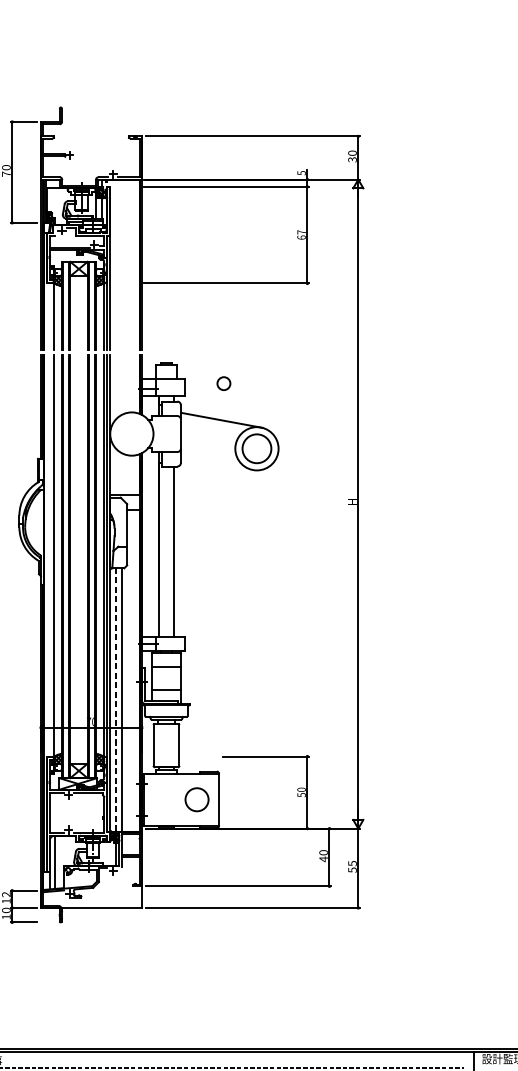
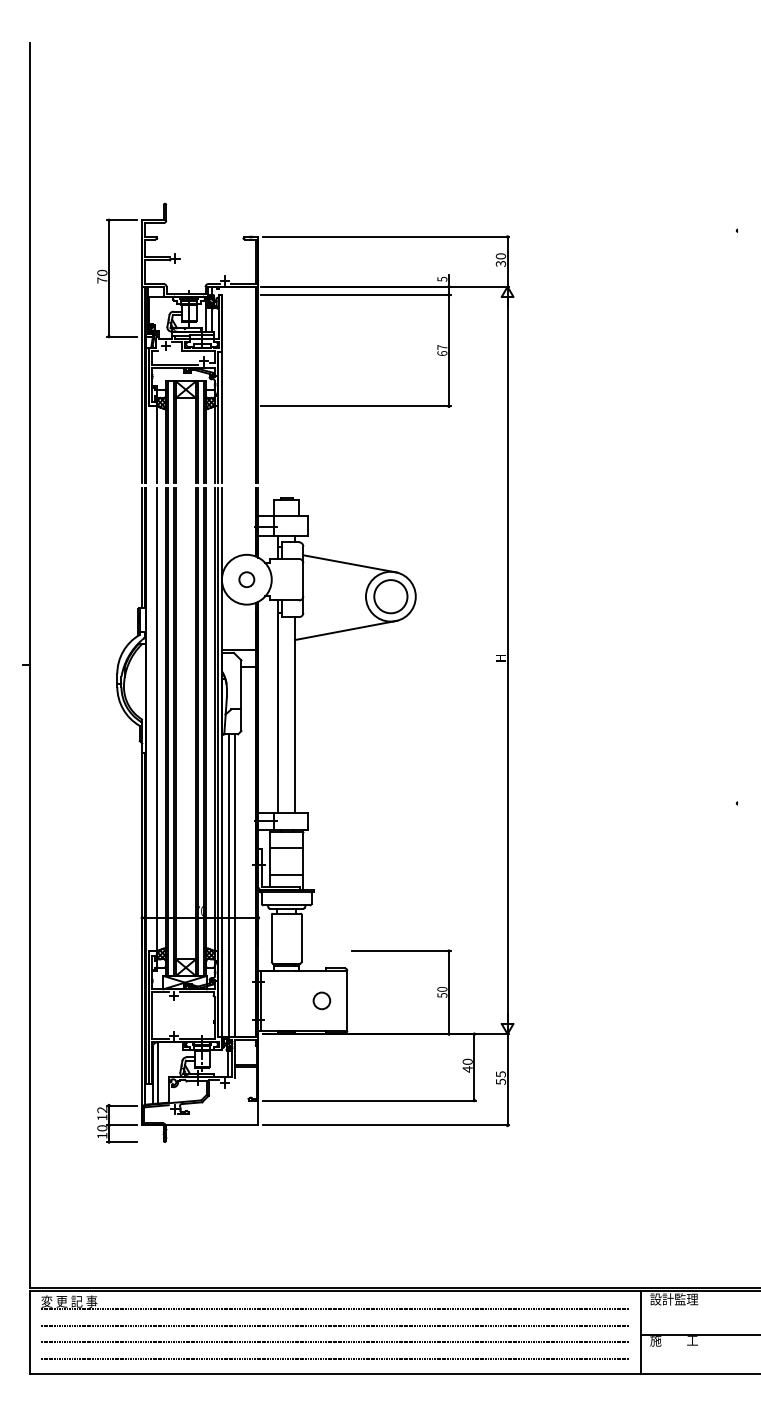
circle: (223, 383) -> (246, 579), moved
line: (218, 478) -> (346, 630), added
line: (115, 699) -> (228, 885), dashed -> solid
circle: (196, 799) -> (321, 1000), size x0.62

